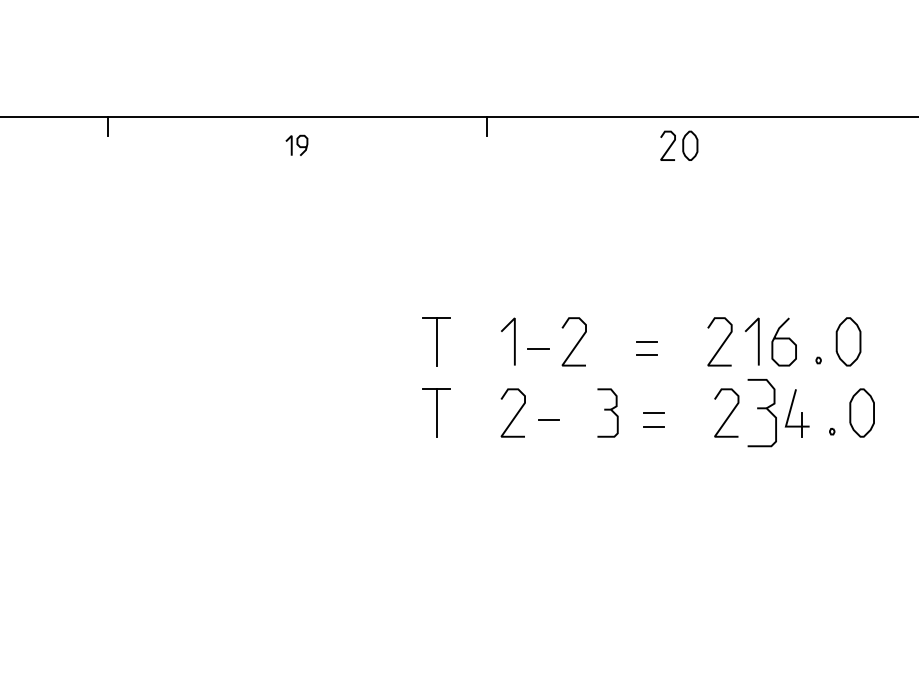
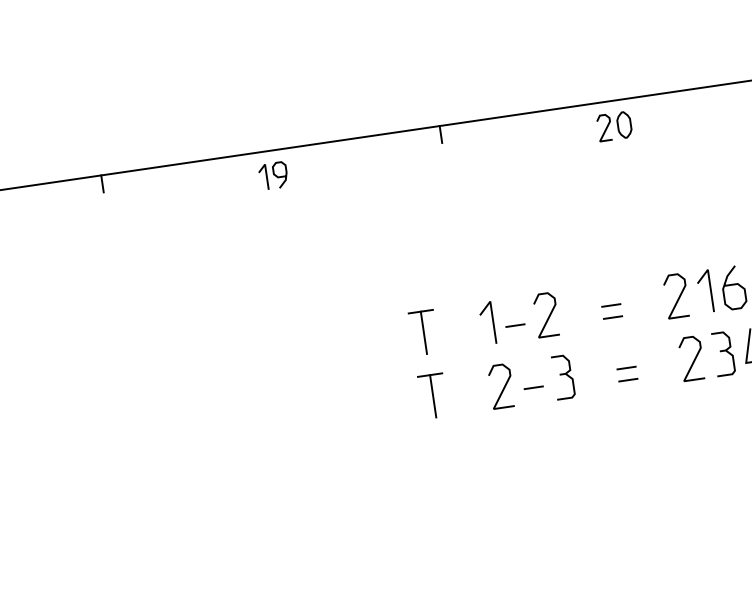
part: (296, 145) -> (273, 175), size x1.43
part: (607, 412) -> (562, 376), moved
part: (762, 412) -> (723, 353), size x0.71

